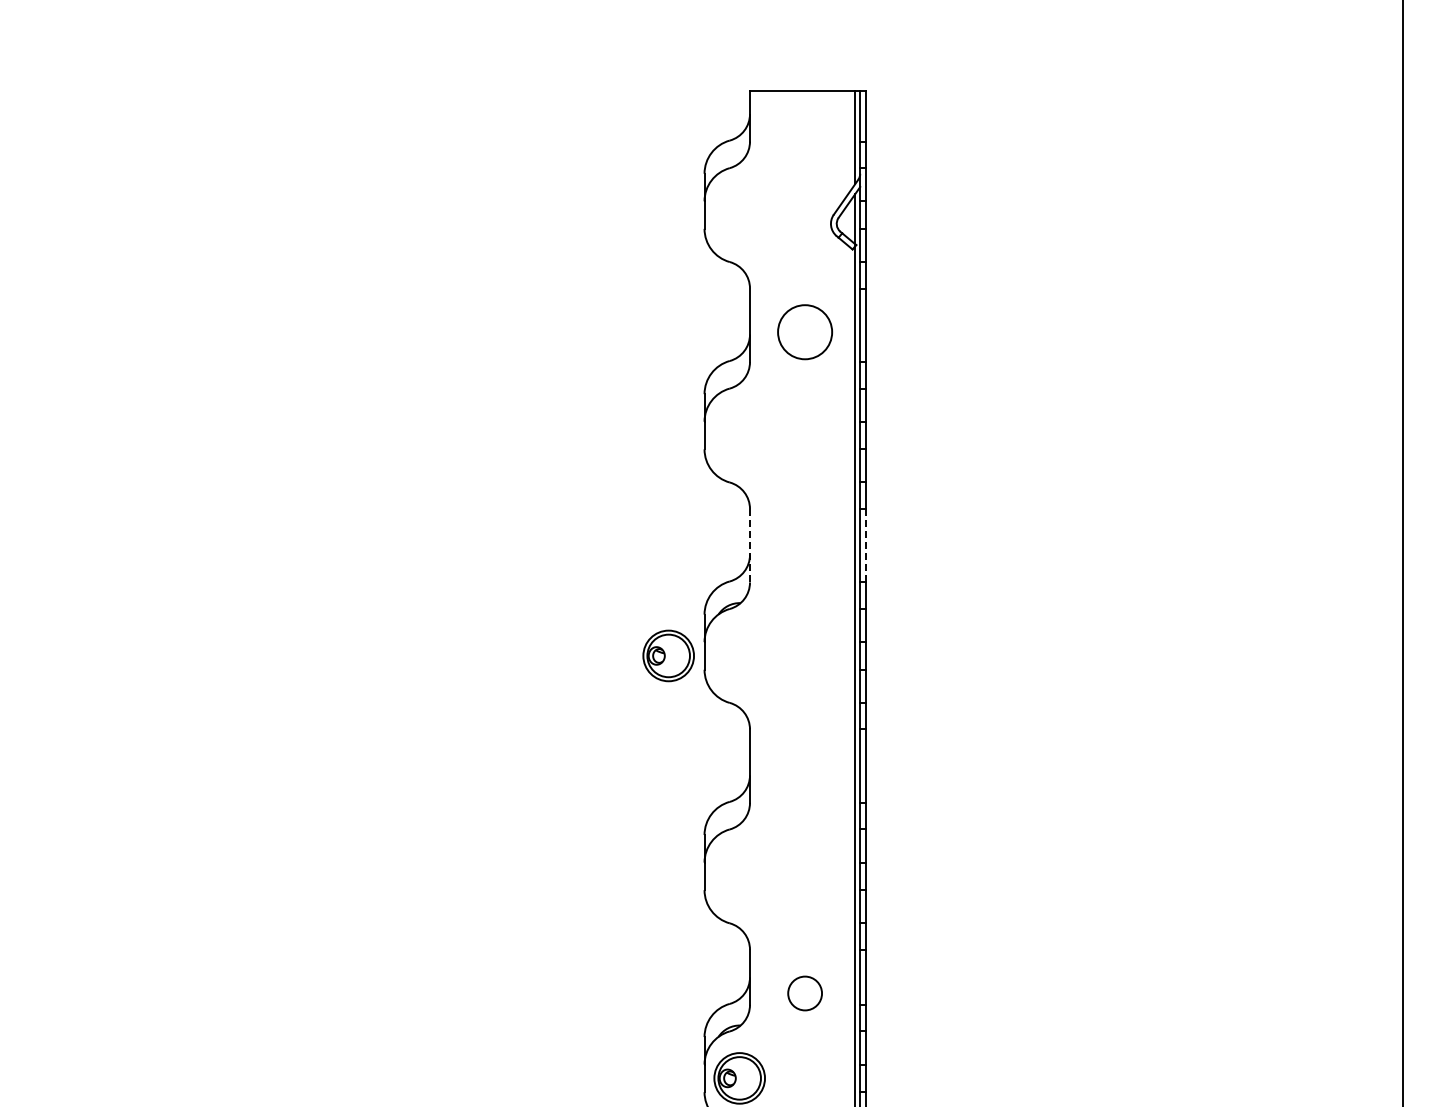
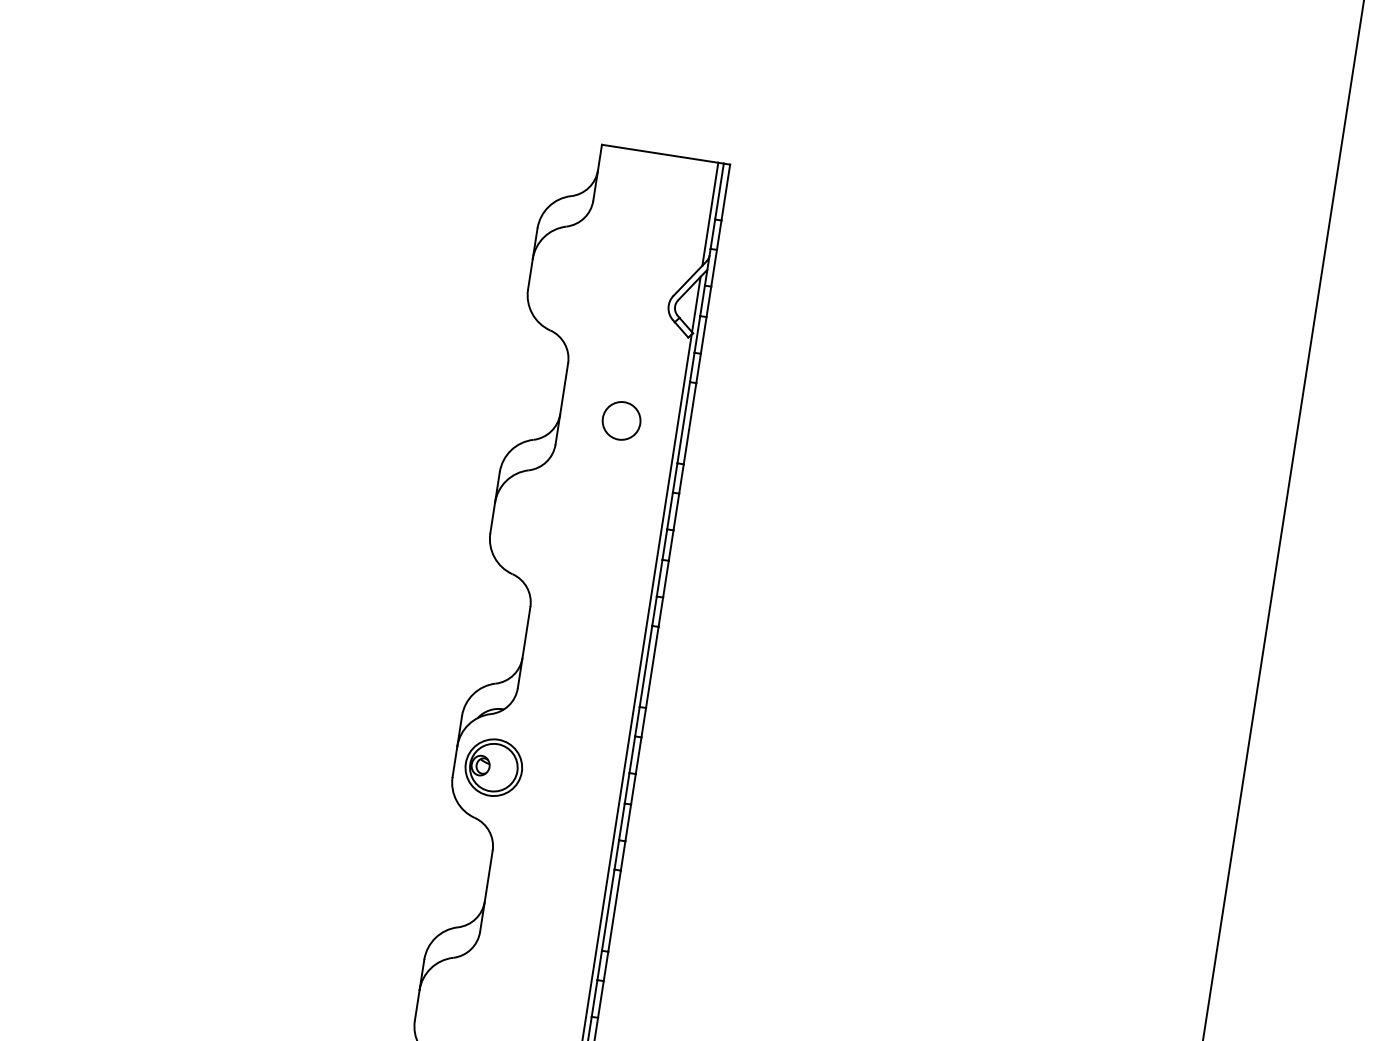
circle: (805, 332) -> (621, 421), size x0.62
line: (750, 545) -> (524, 647), dashed -> solid
line: (865, 545) -> (651, 667), dashed -> solid
part: (668, 655) -> (493, 767), moved

